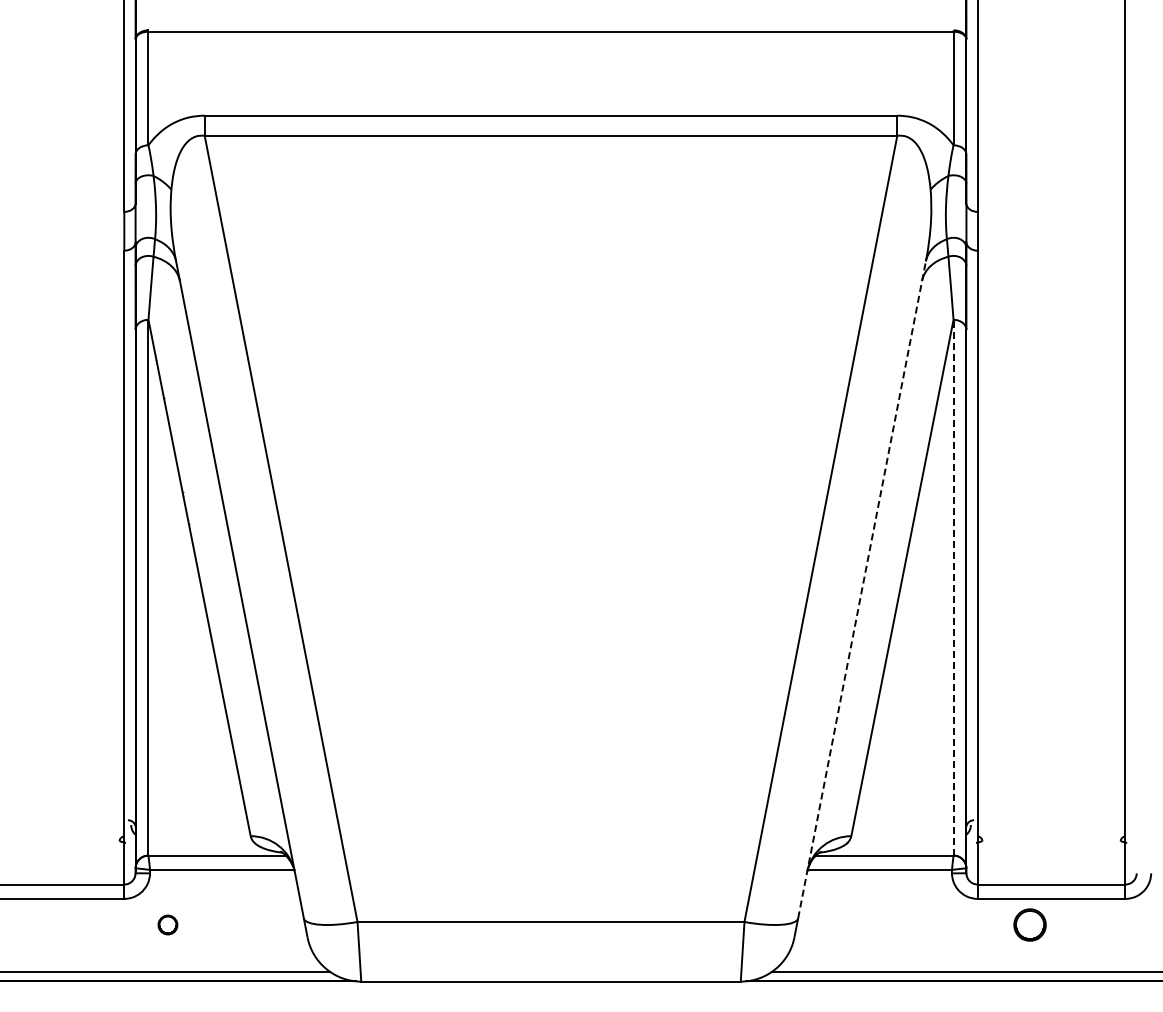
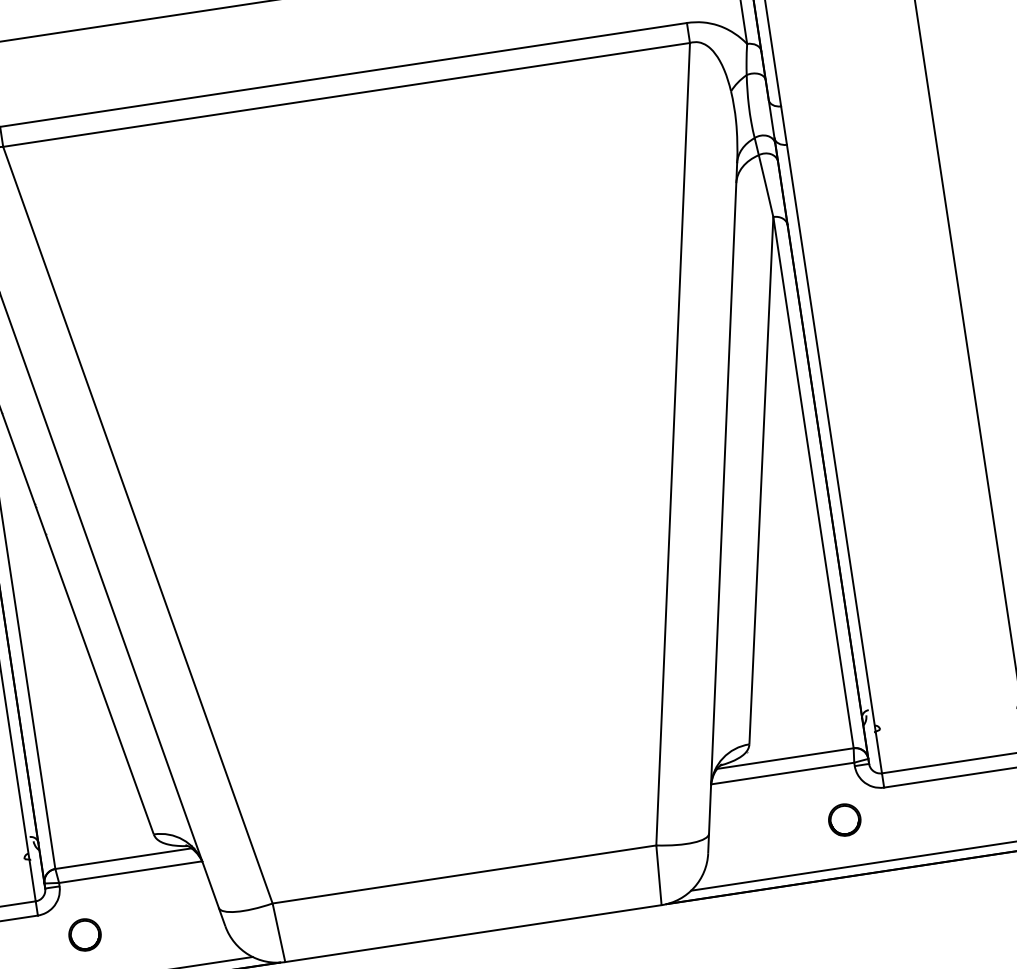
line: (953, 587) -> (813, 482), dashed -> solid
line: (862, 589) -> (723, 498), dashed -> solid
part: (167, 924) -> (84, 934), size x1.67
part: (1029, 924) -> (844, 819), moved

